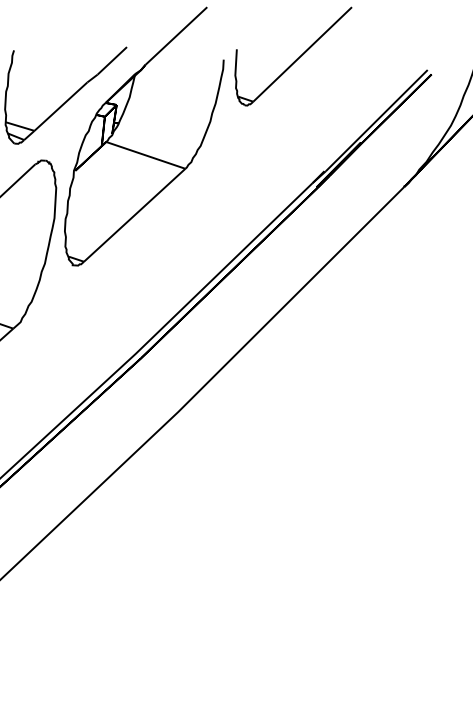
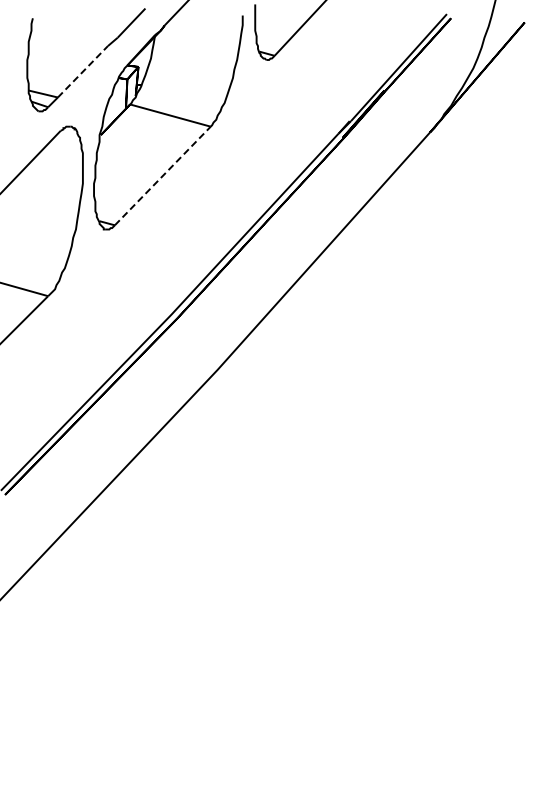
line: (60, 106) -> (82, 71), solid -> dashed
line: (134, 215) -> (162, 176), solid -> dashed

